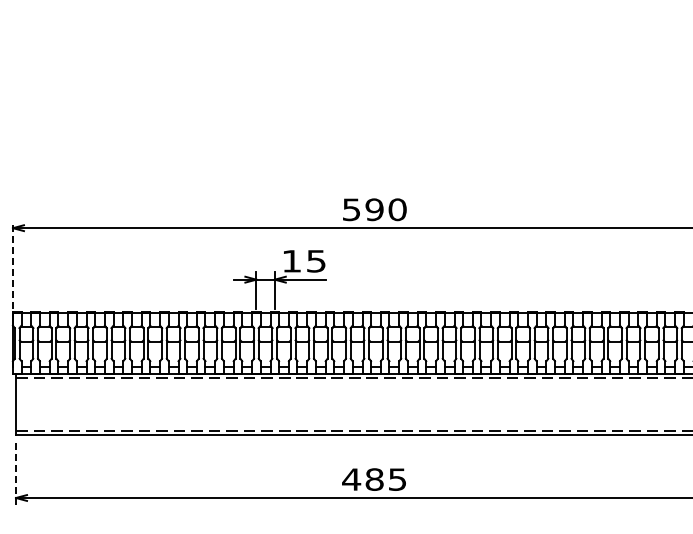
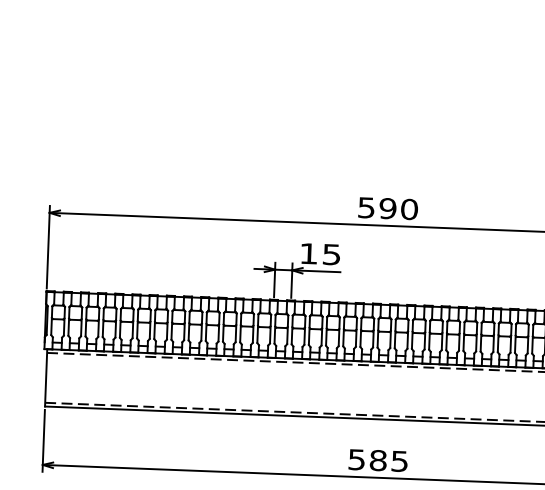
line: (12, 264) -> (47, 246), dashed -> solid
line: (16, 471) -> (44, 440), dashed -> solid
text: (351, 479) -> (356, 459), 485 -> 585

